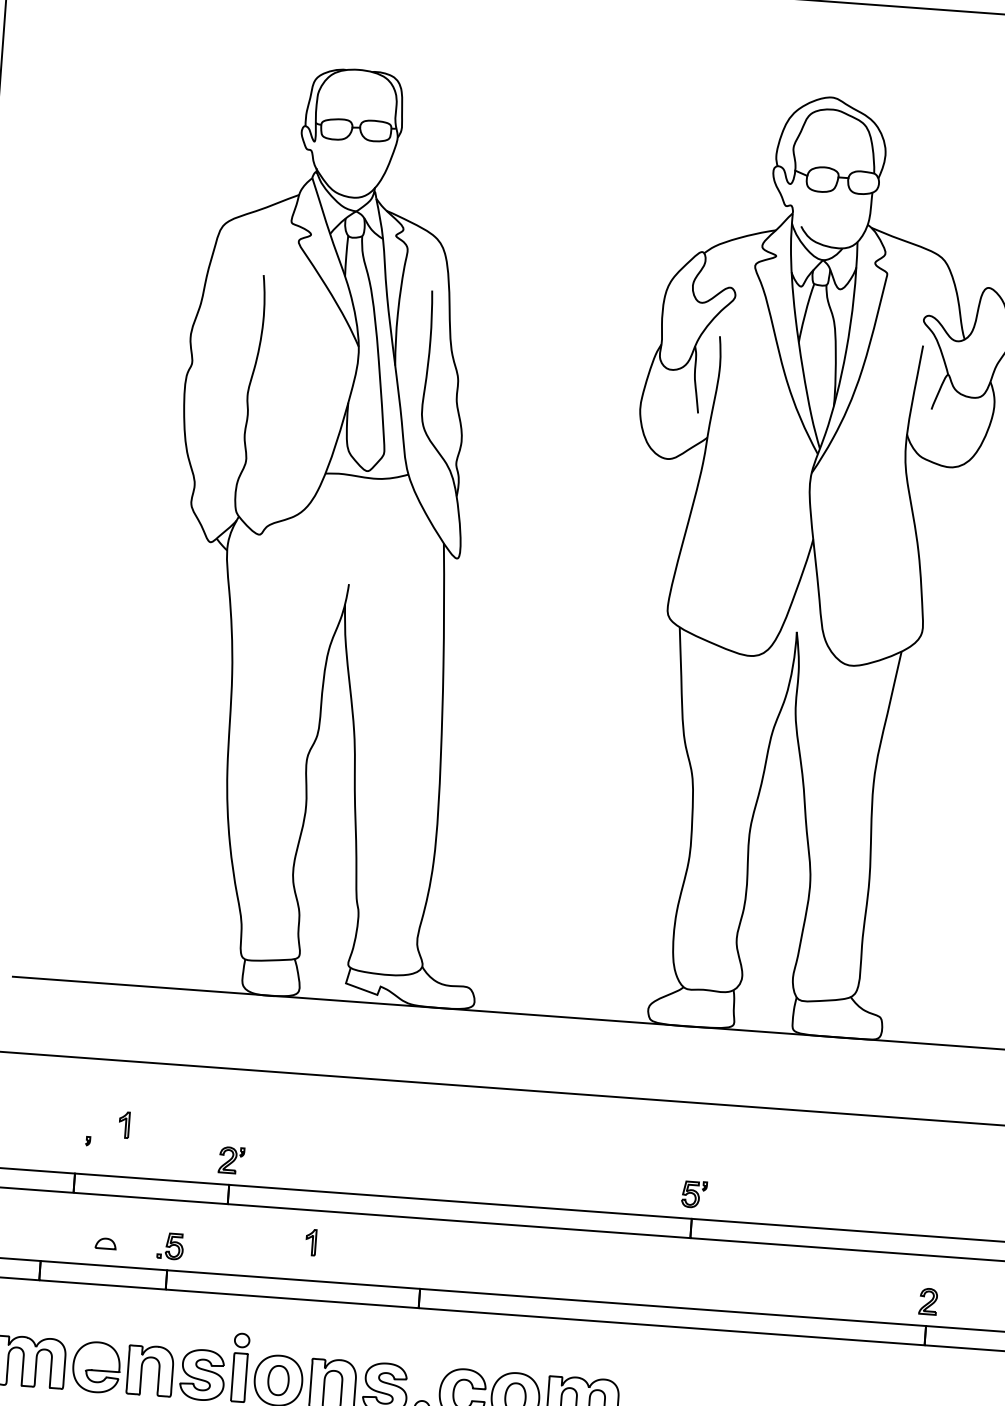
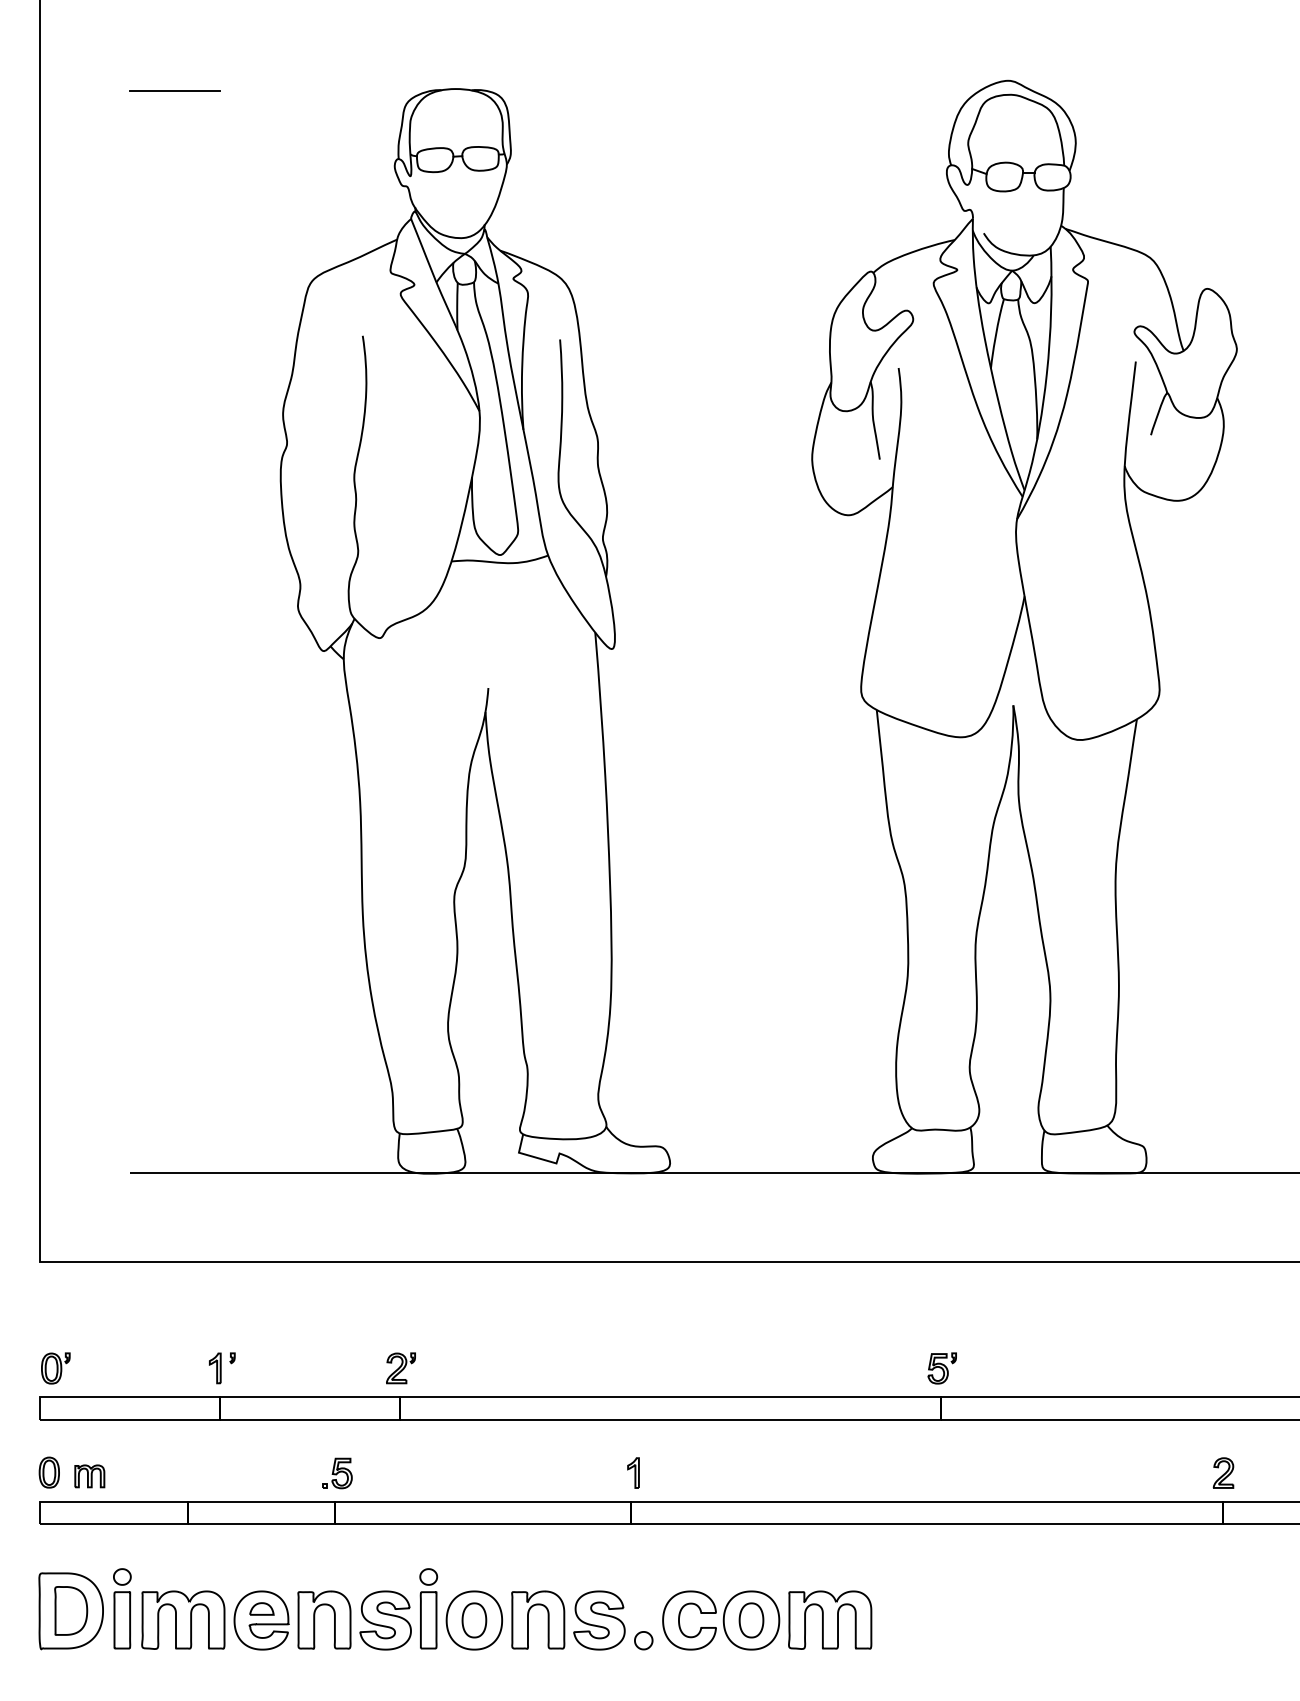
line: (118, 54) -> (174, 91), added
part: (124, 1125) -> (215, 1368), moved
part: (311, 1242) -> (633, 1472), moved
part: (105, 1243) -> (261, 1608), moved

